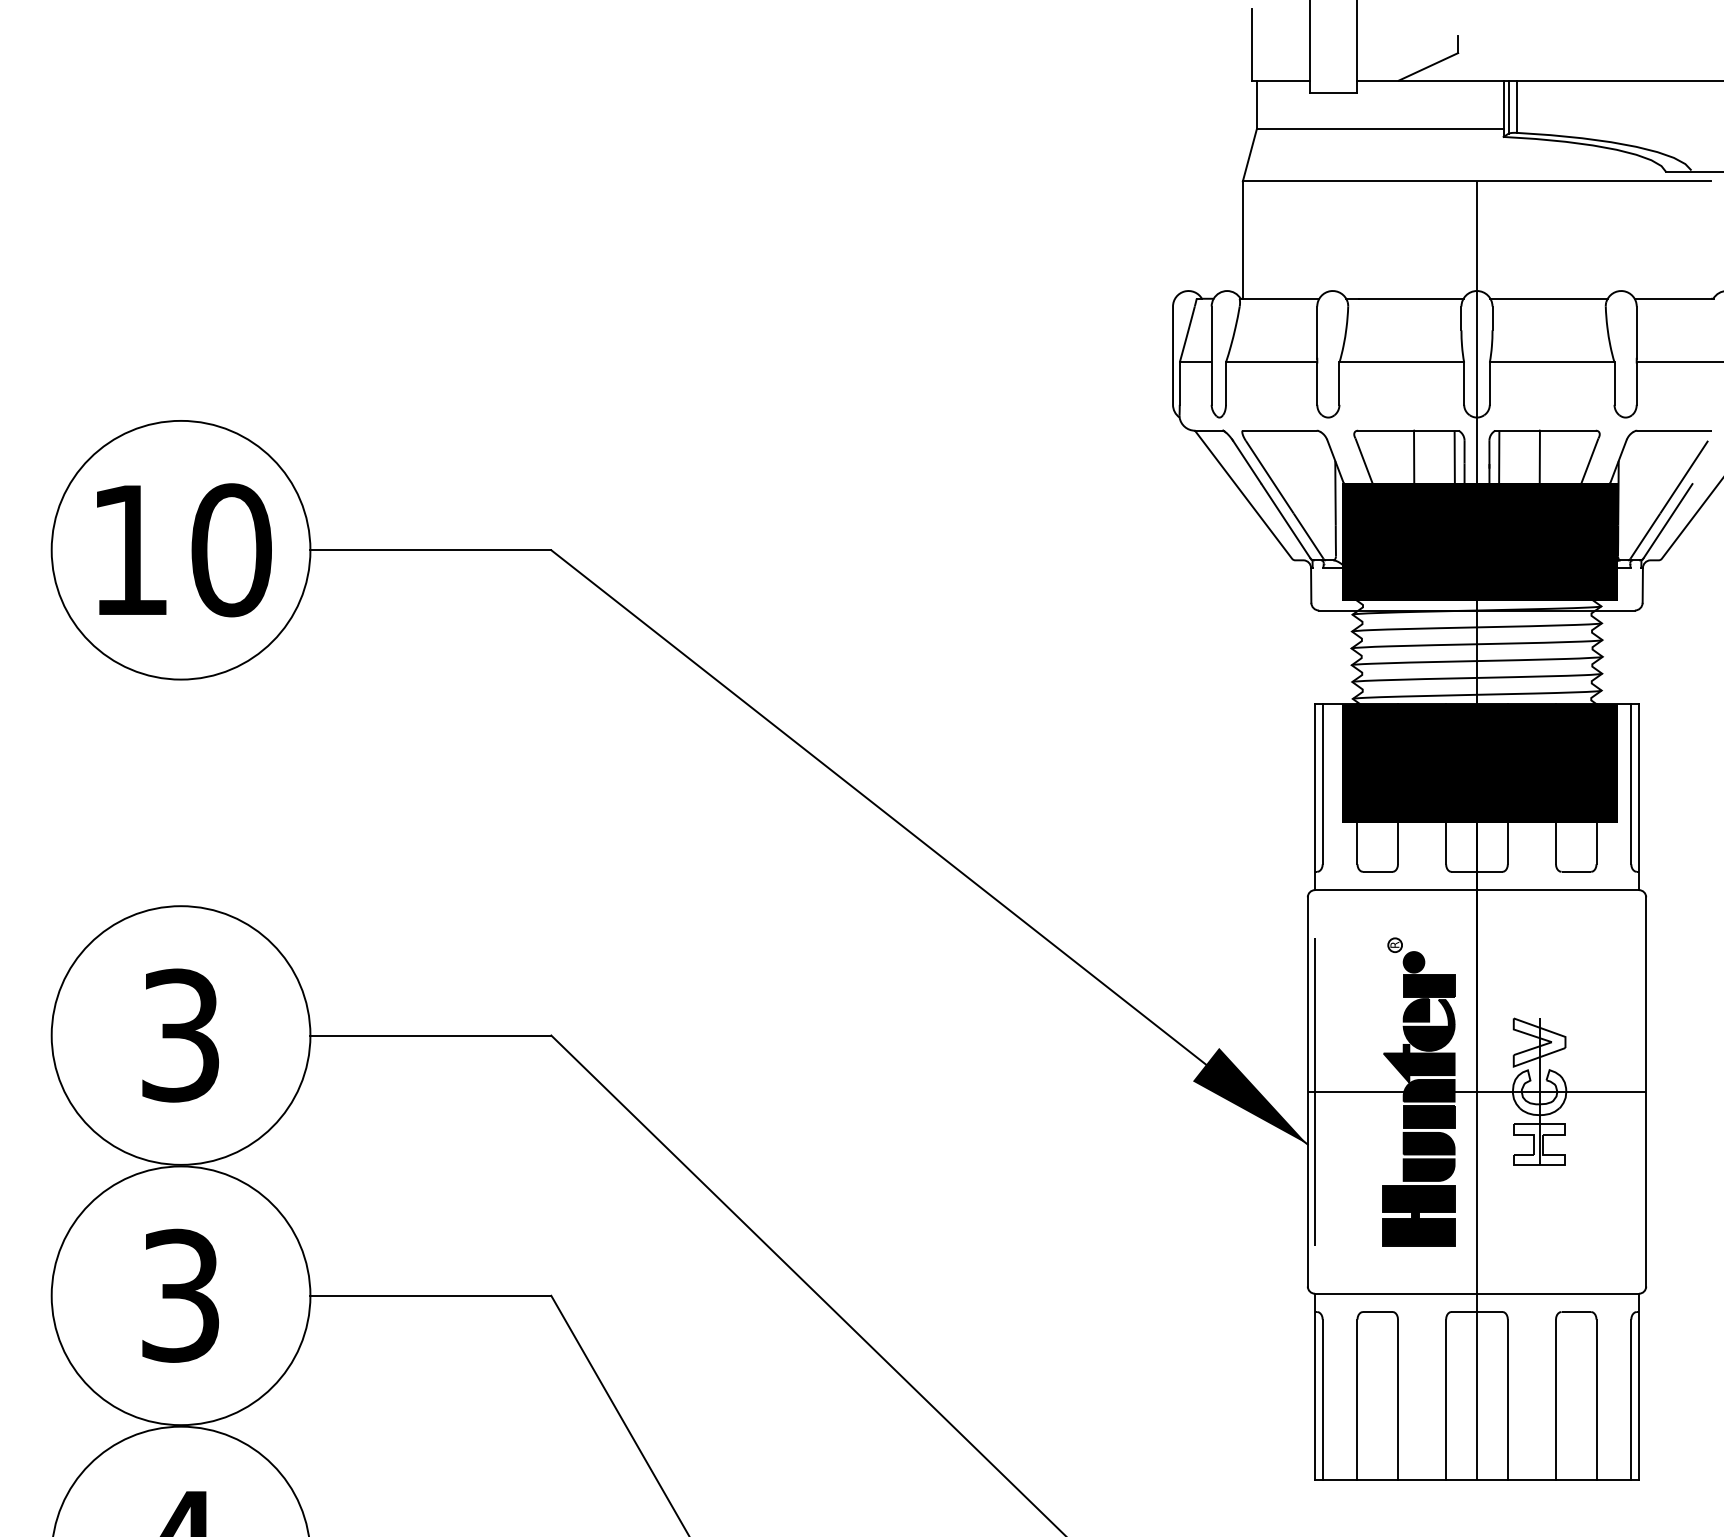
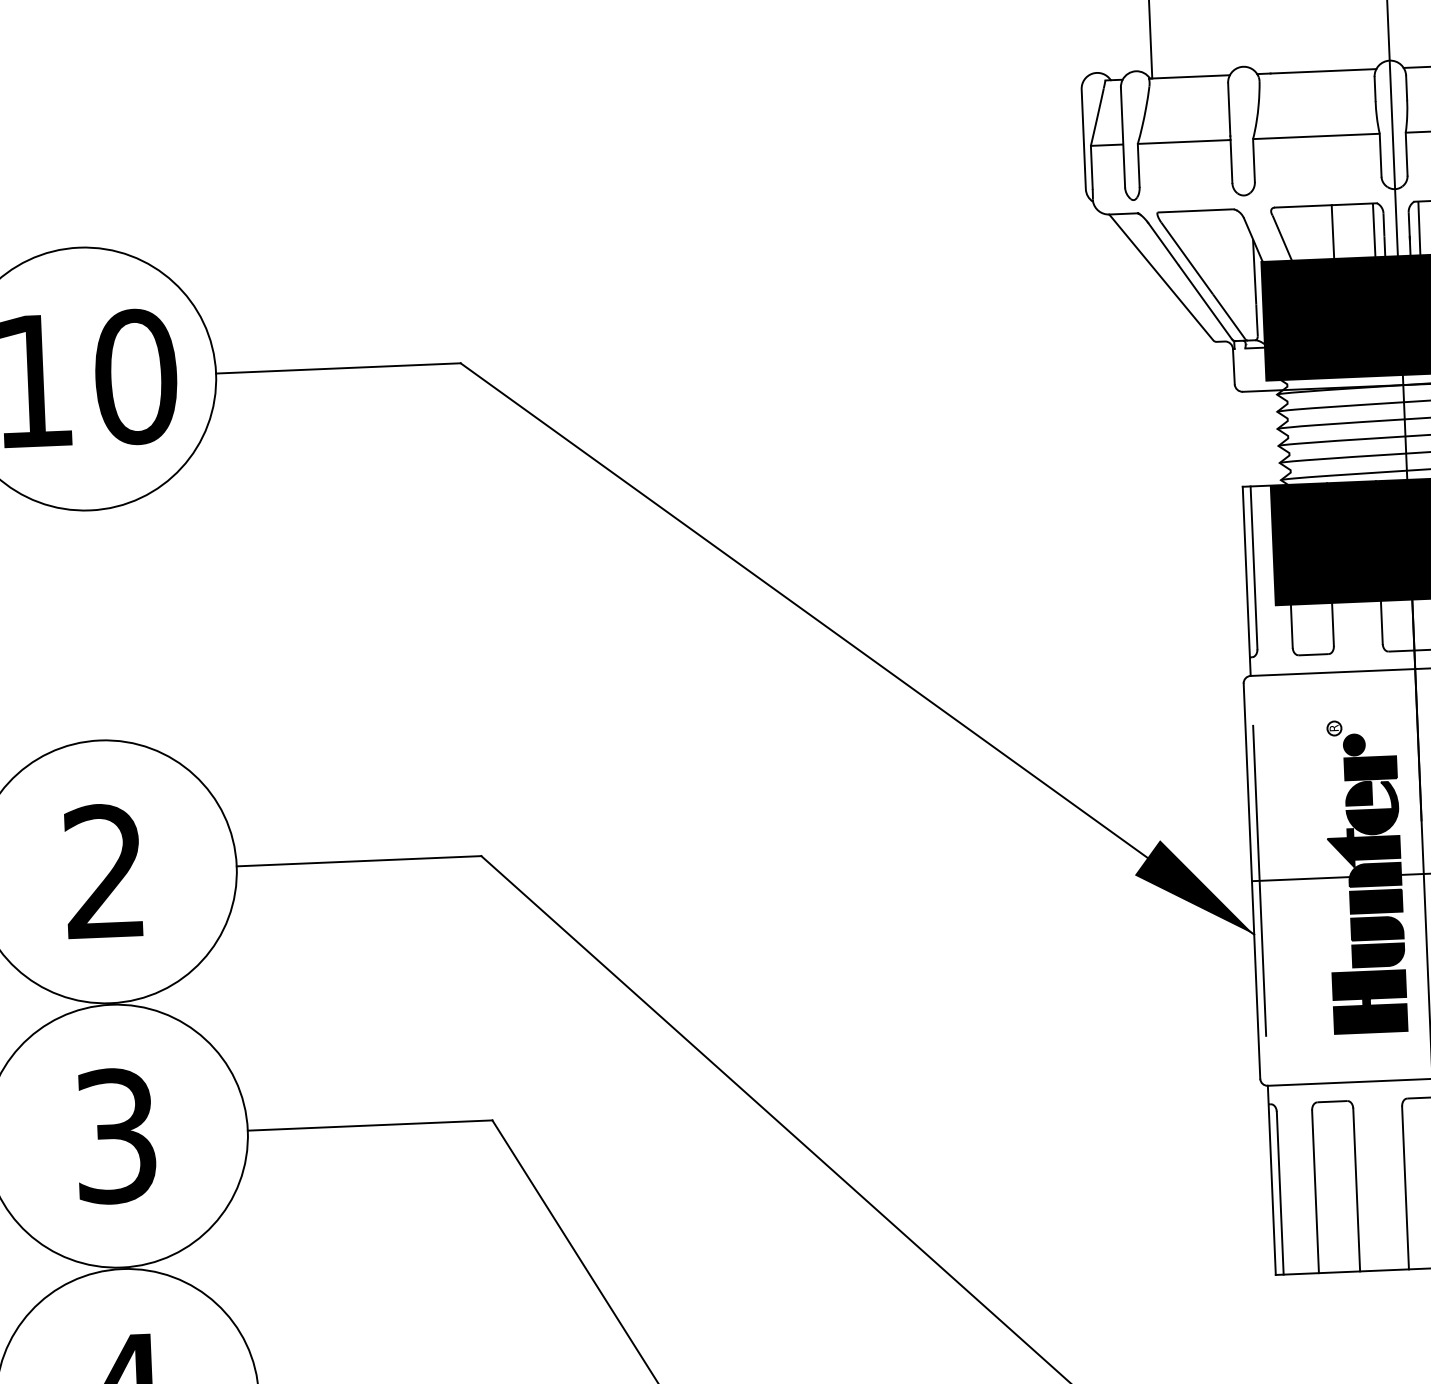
text: (180, 1035) -> (104, 871), 3 -> 2

